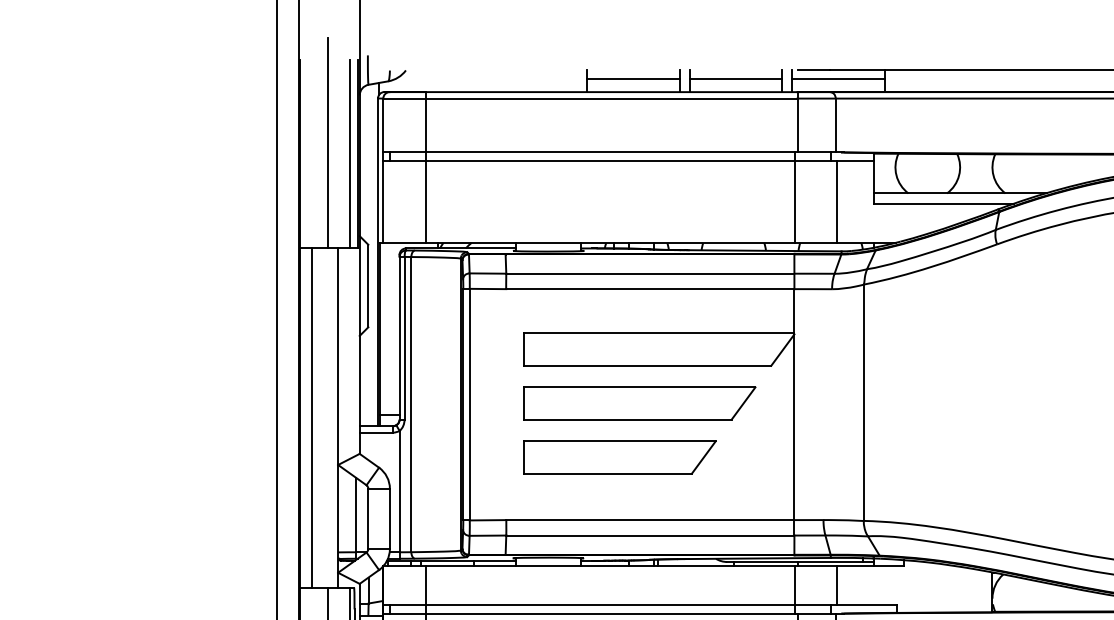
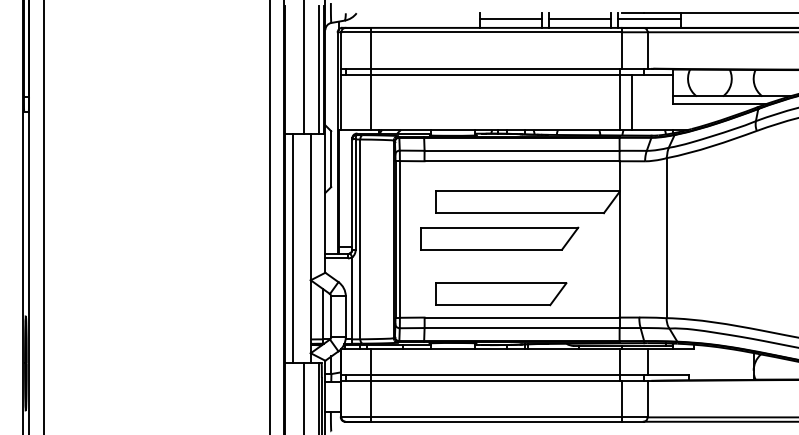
line: (837, 200) -> (632, 101), moved
part: (639, 403) -> (499, 238), moved
part: (619, 457) -> (501, 294), moved

